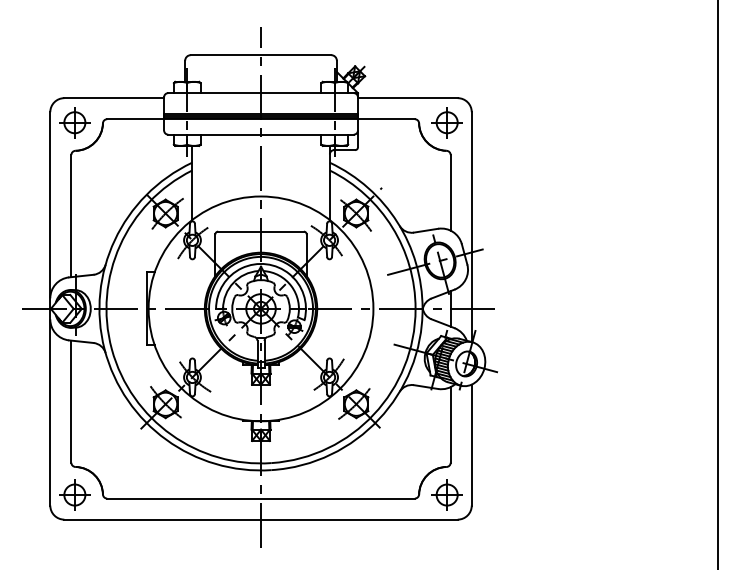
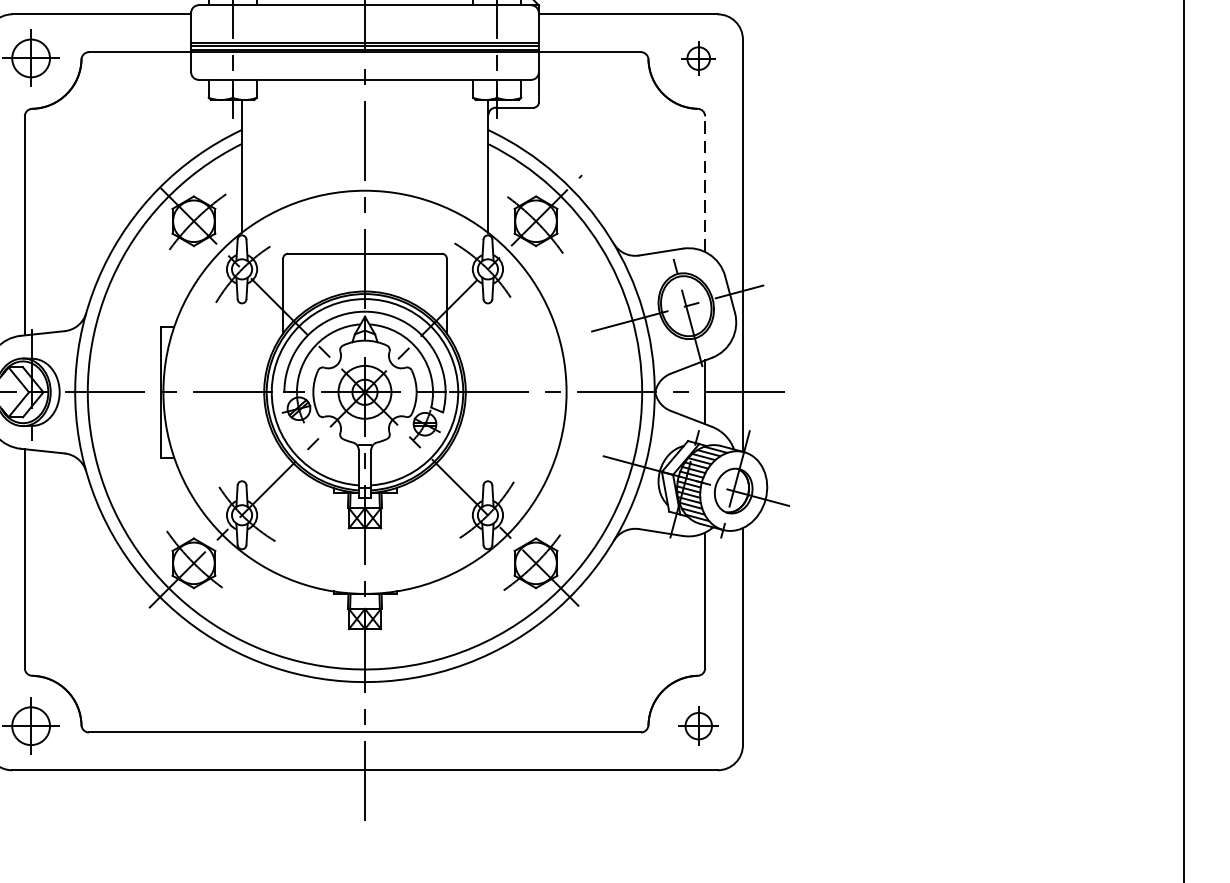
part: (446, 122) -> (697, 58), size x0.6
line: (450, 192) -> (704, 183), solid -> dashed
part: (446, 494) -> (697, 725), size x0.7

